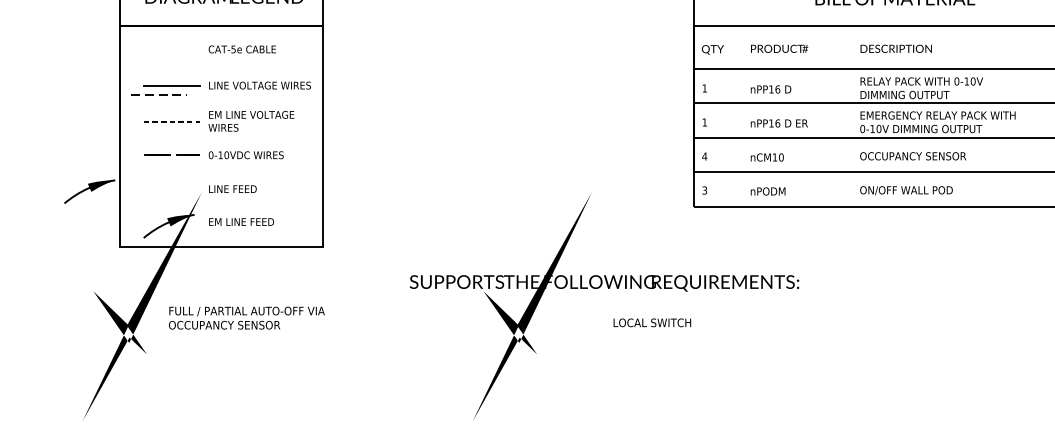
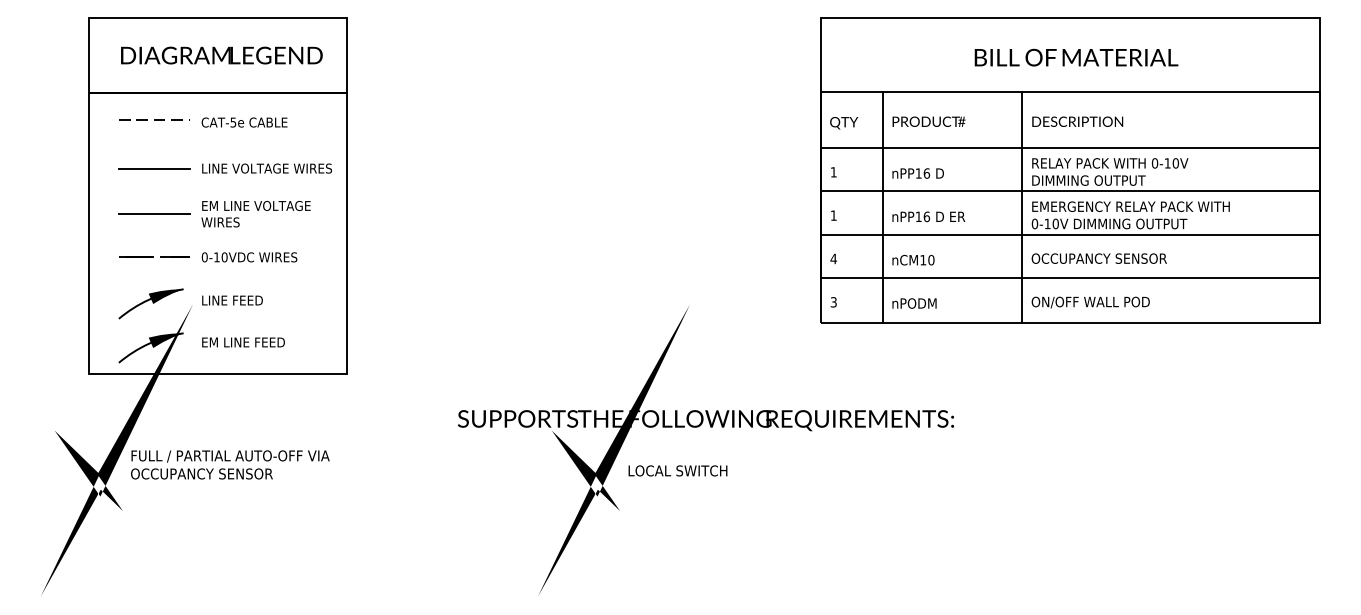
line: (159, 94) -> (154, 119), moved
line: (743, 116) -> (882, 207), added
line: (852, 116) -> (1022, 207), added
line: (171, 121) -> (154, 214), dashed -> solid
part: (89, 191) -> (150, 303), moved
text: (247, 317) -> (230, 464), moved
text: (651, 322) -> (677, 470), moved

